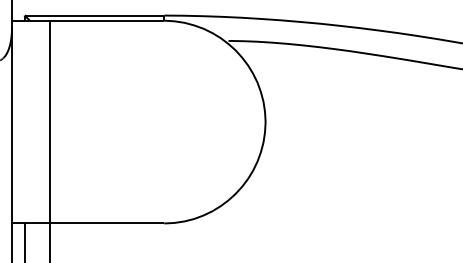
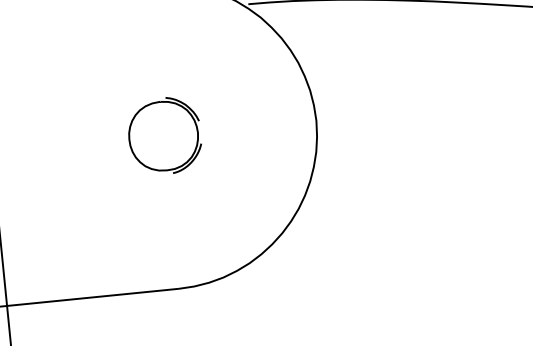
part: (164, 121) -> (164, 135), added

